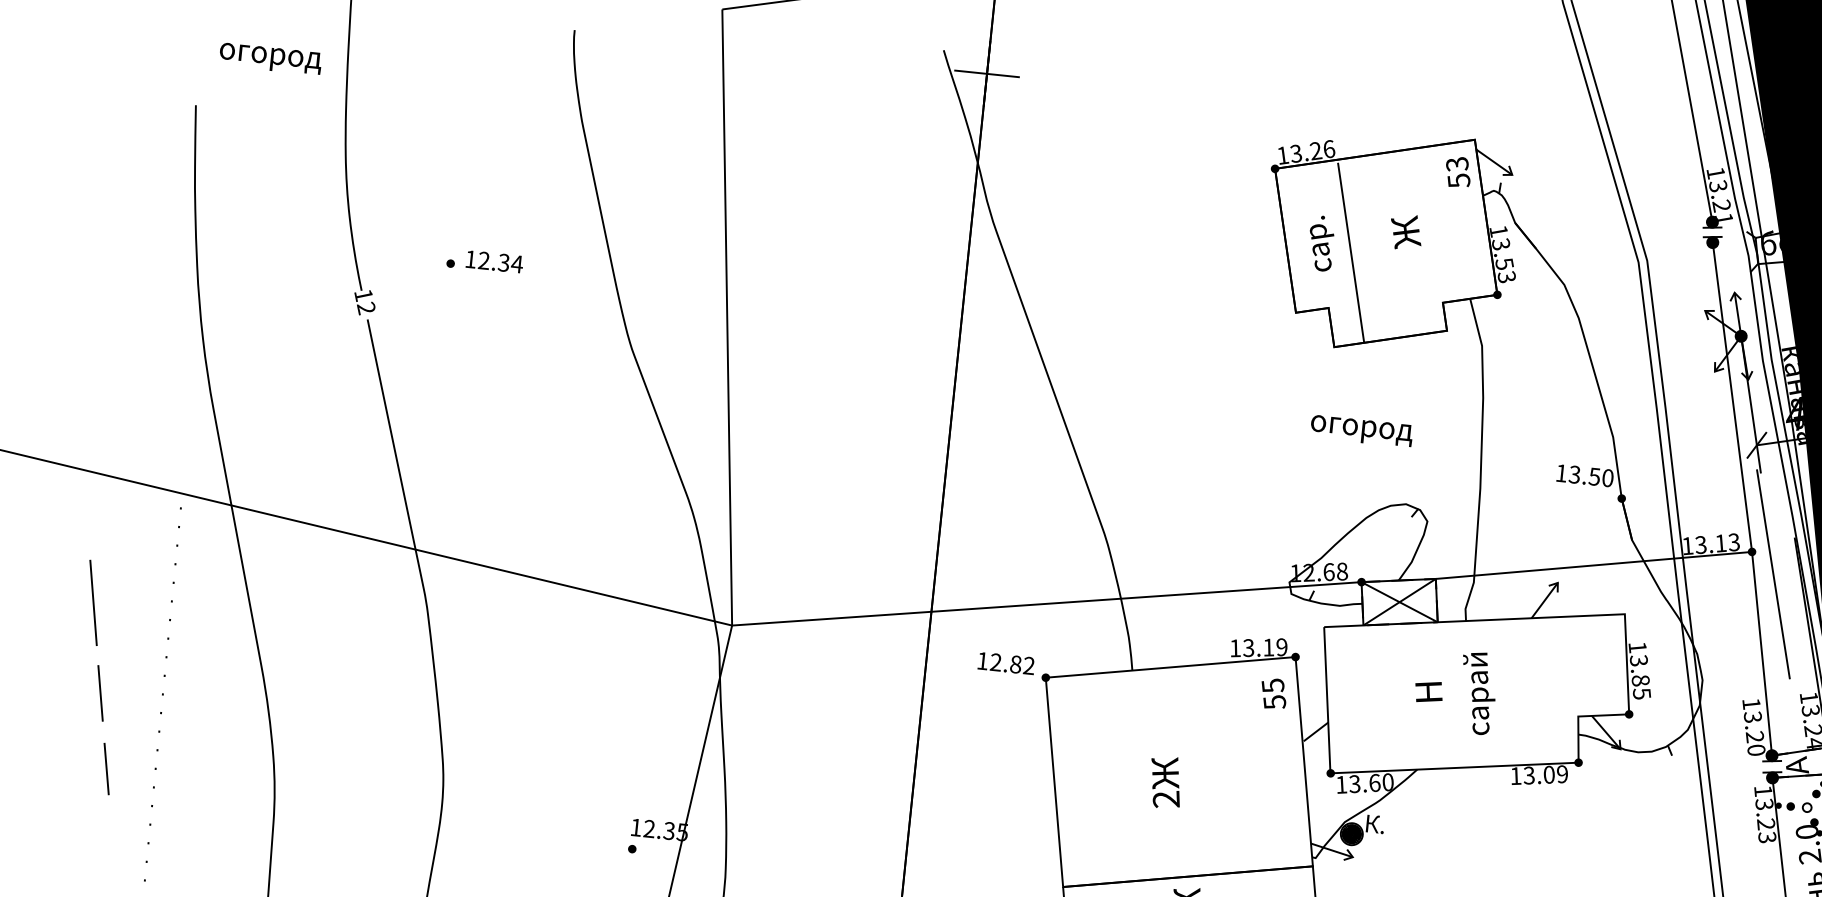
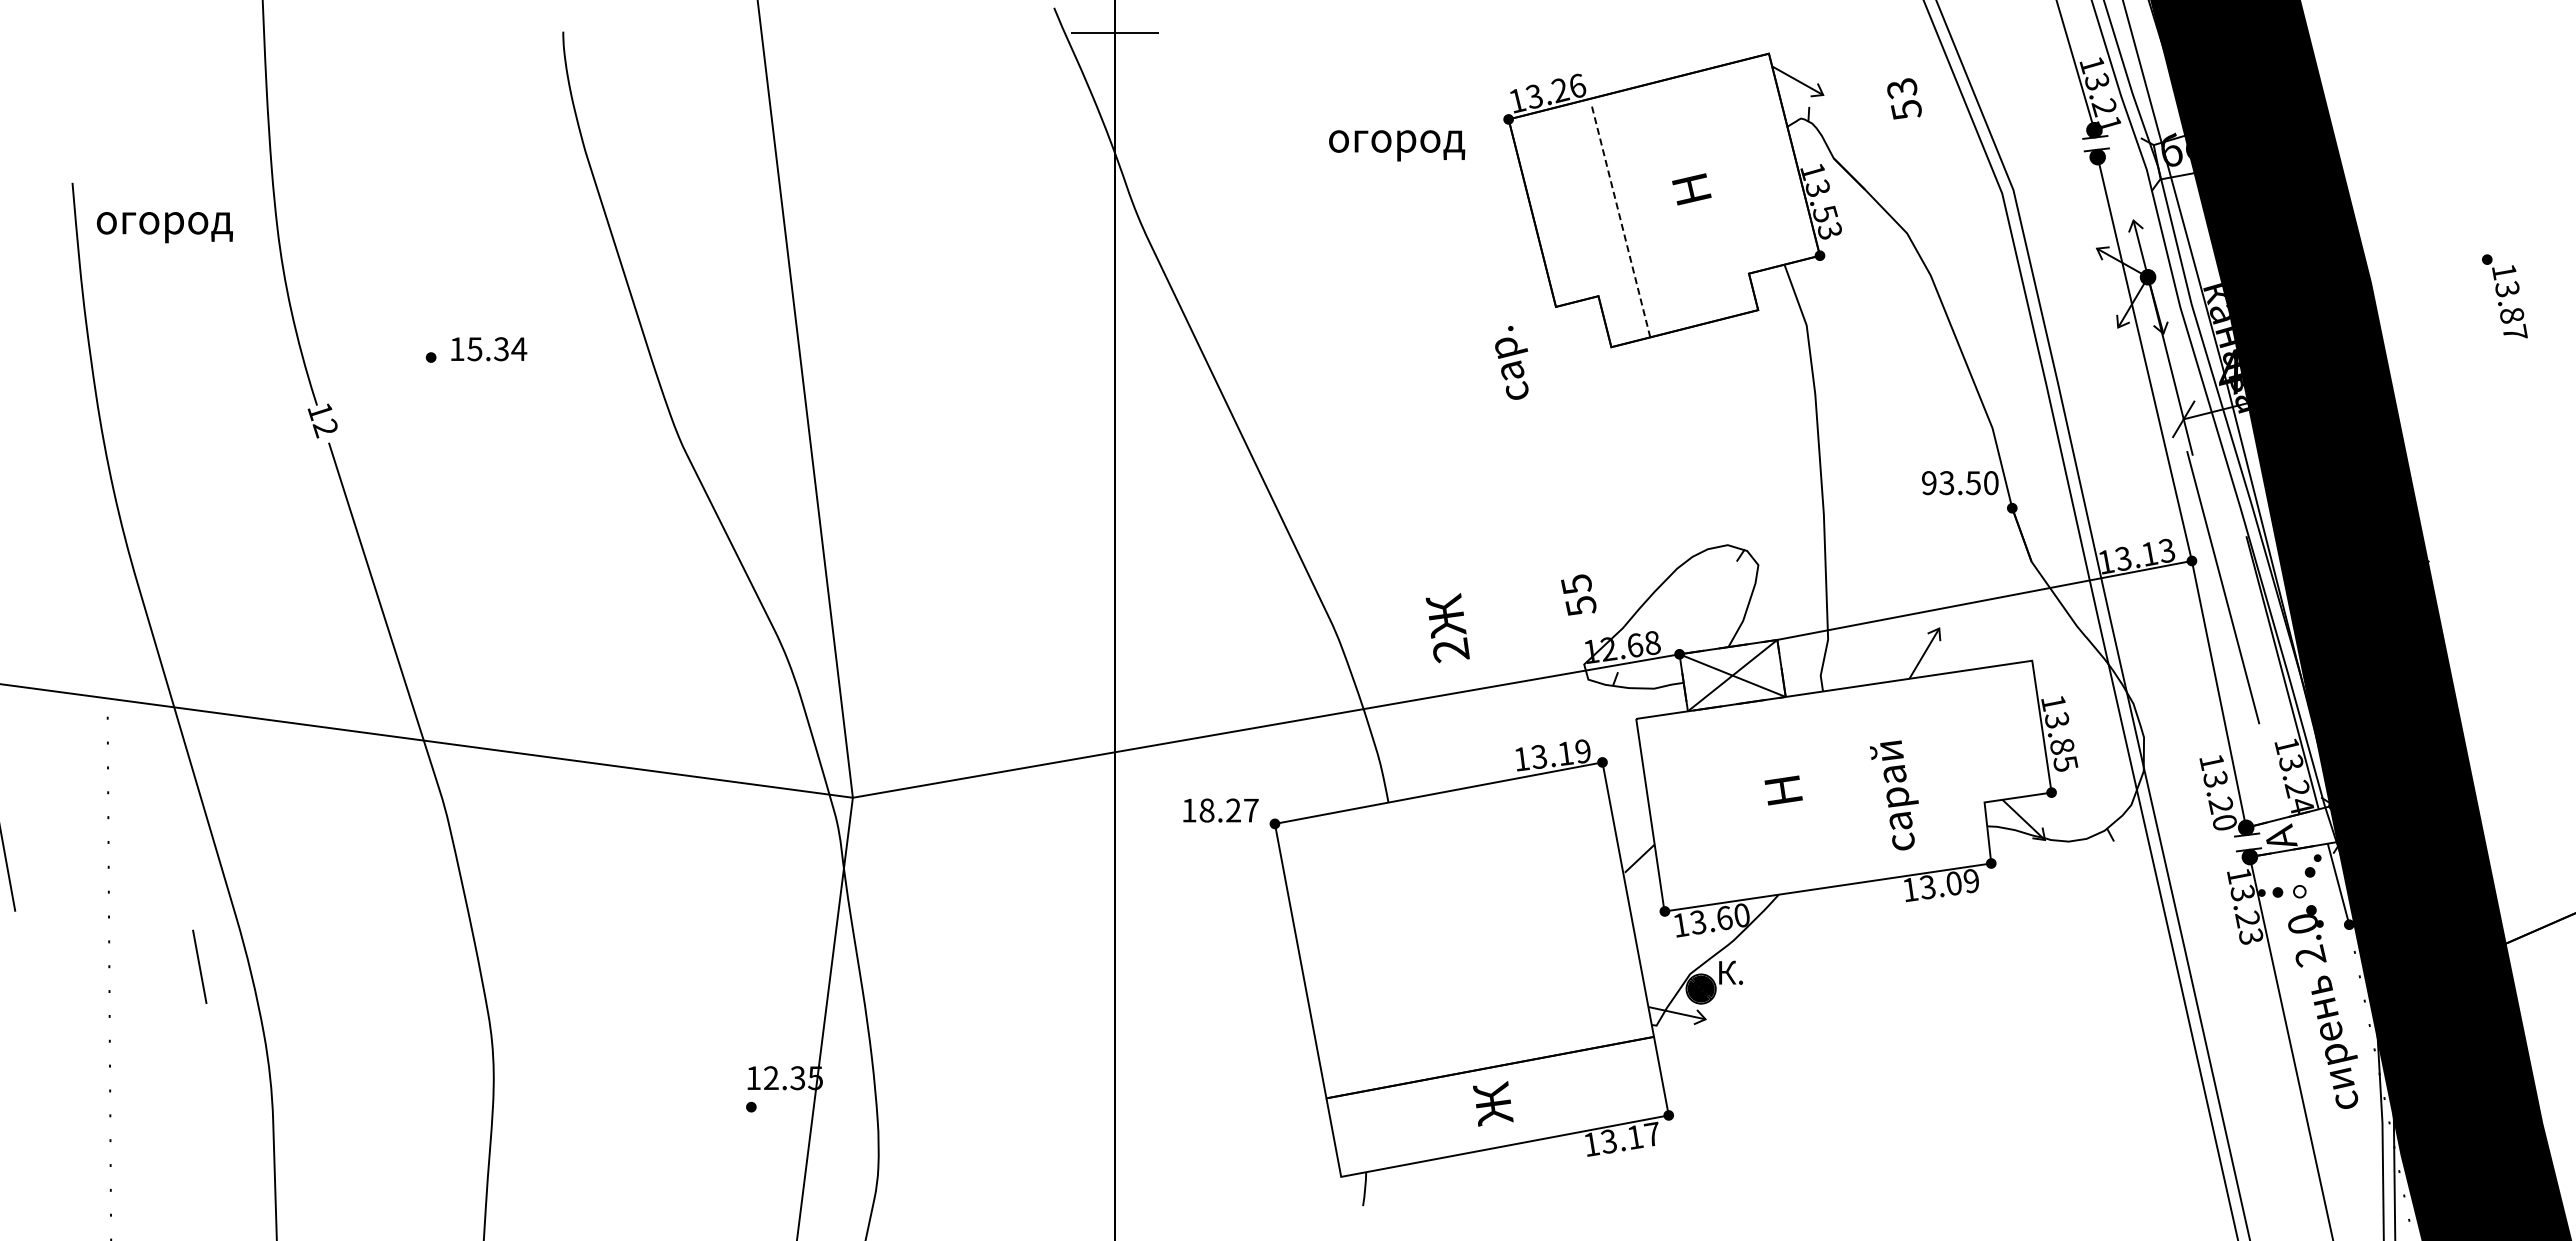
text: (270, 58) -> (164, 227), moved
text: (1458, 171) -> (1904, 98), moved
text: (1406, 232) -> (1690, 185), Ж -> Н
text: (1320, 243) -> (1511, 362), moved
line: (1350, 253) -> (1620, 220), solid -> dashed
text: (483, 260) -> (474, 349), 12.34 -> 15.34
text: (1362, 431) -> (1397, 145), moved
text: (1561, 473) -> (1929, 483), 13.50 -> 93.50
text: (1012, 664) -> (1228, 810), 12.82 -> 18.27
line: (100, 693) -> (199, 966), moved
text: (1273, 693) -> (1578, 594), moved
text: (1477, 693) -> (1893, 795), moved
line: (106, 768) -> (45, 1072), removed
text: (1165, 782) -> (1447, 628), moved

